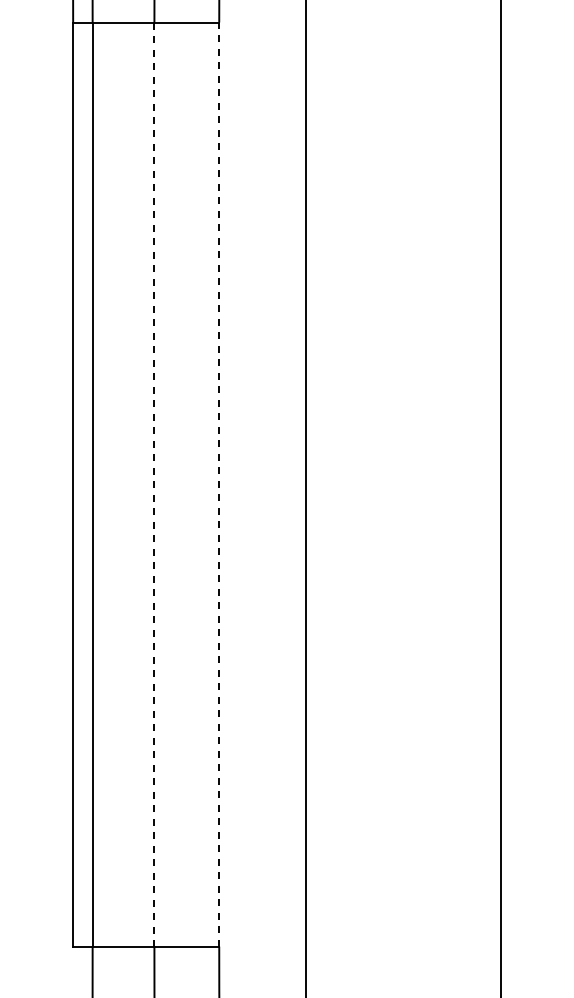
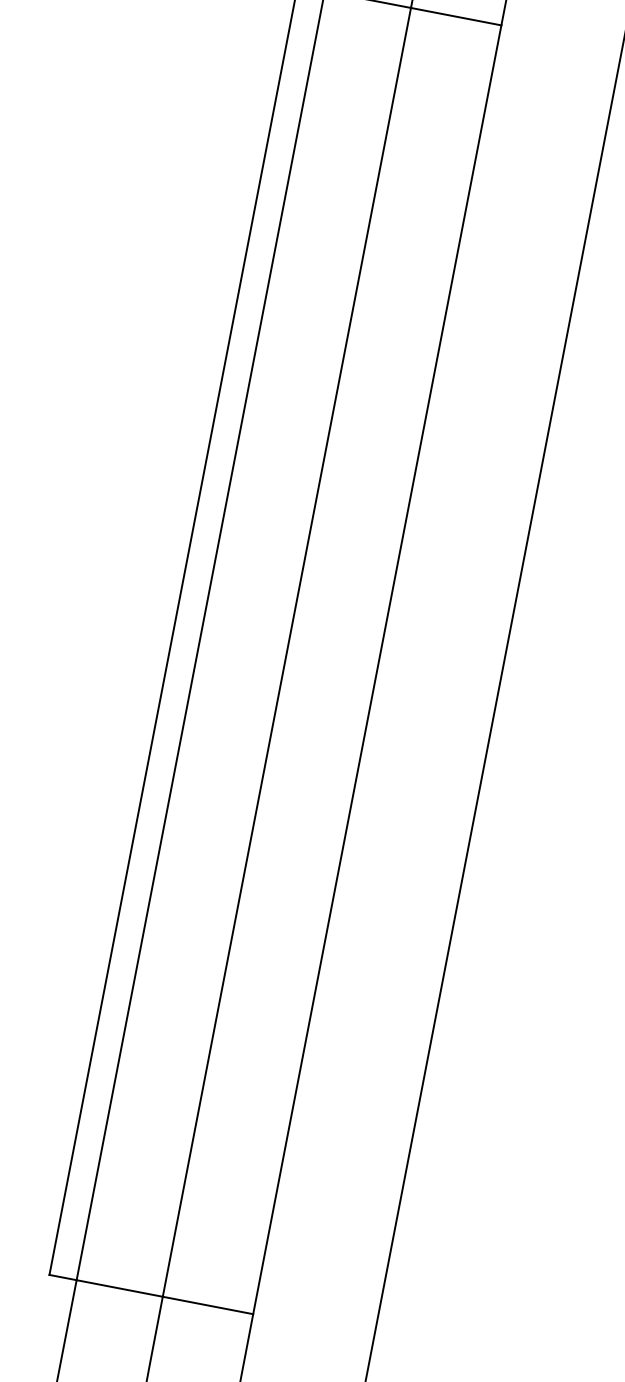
line: (219, 484) -> (377, 669), dashed -> solid
line: (154, 485) -> (286, 653), dashed -> solid

